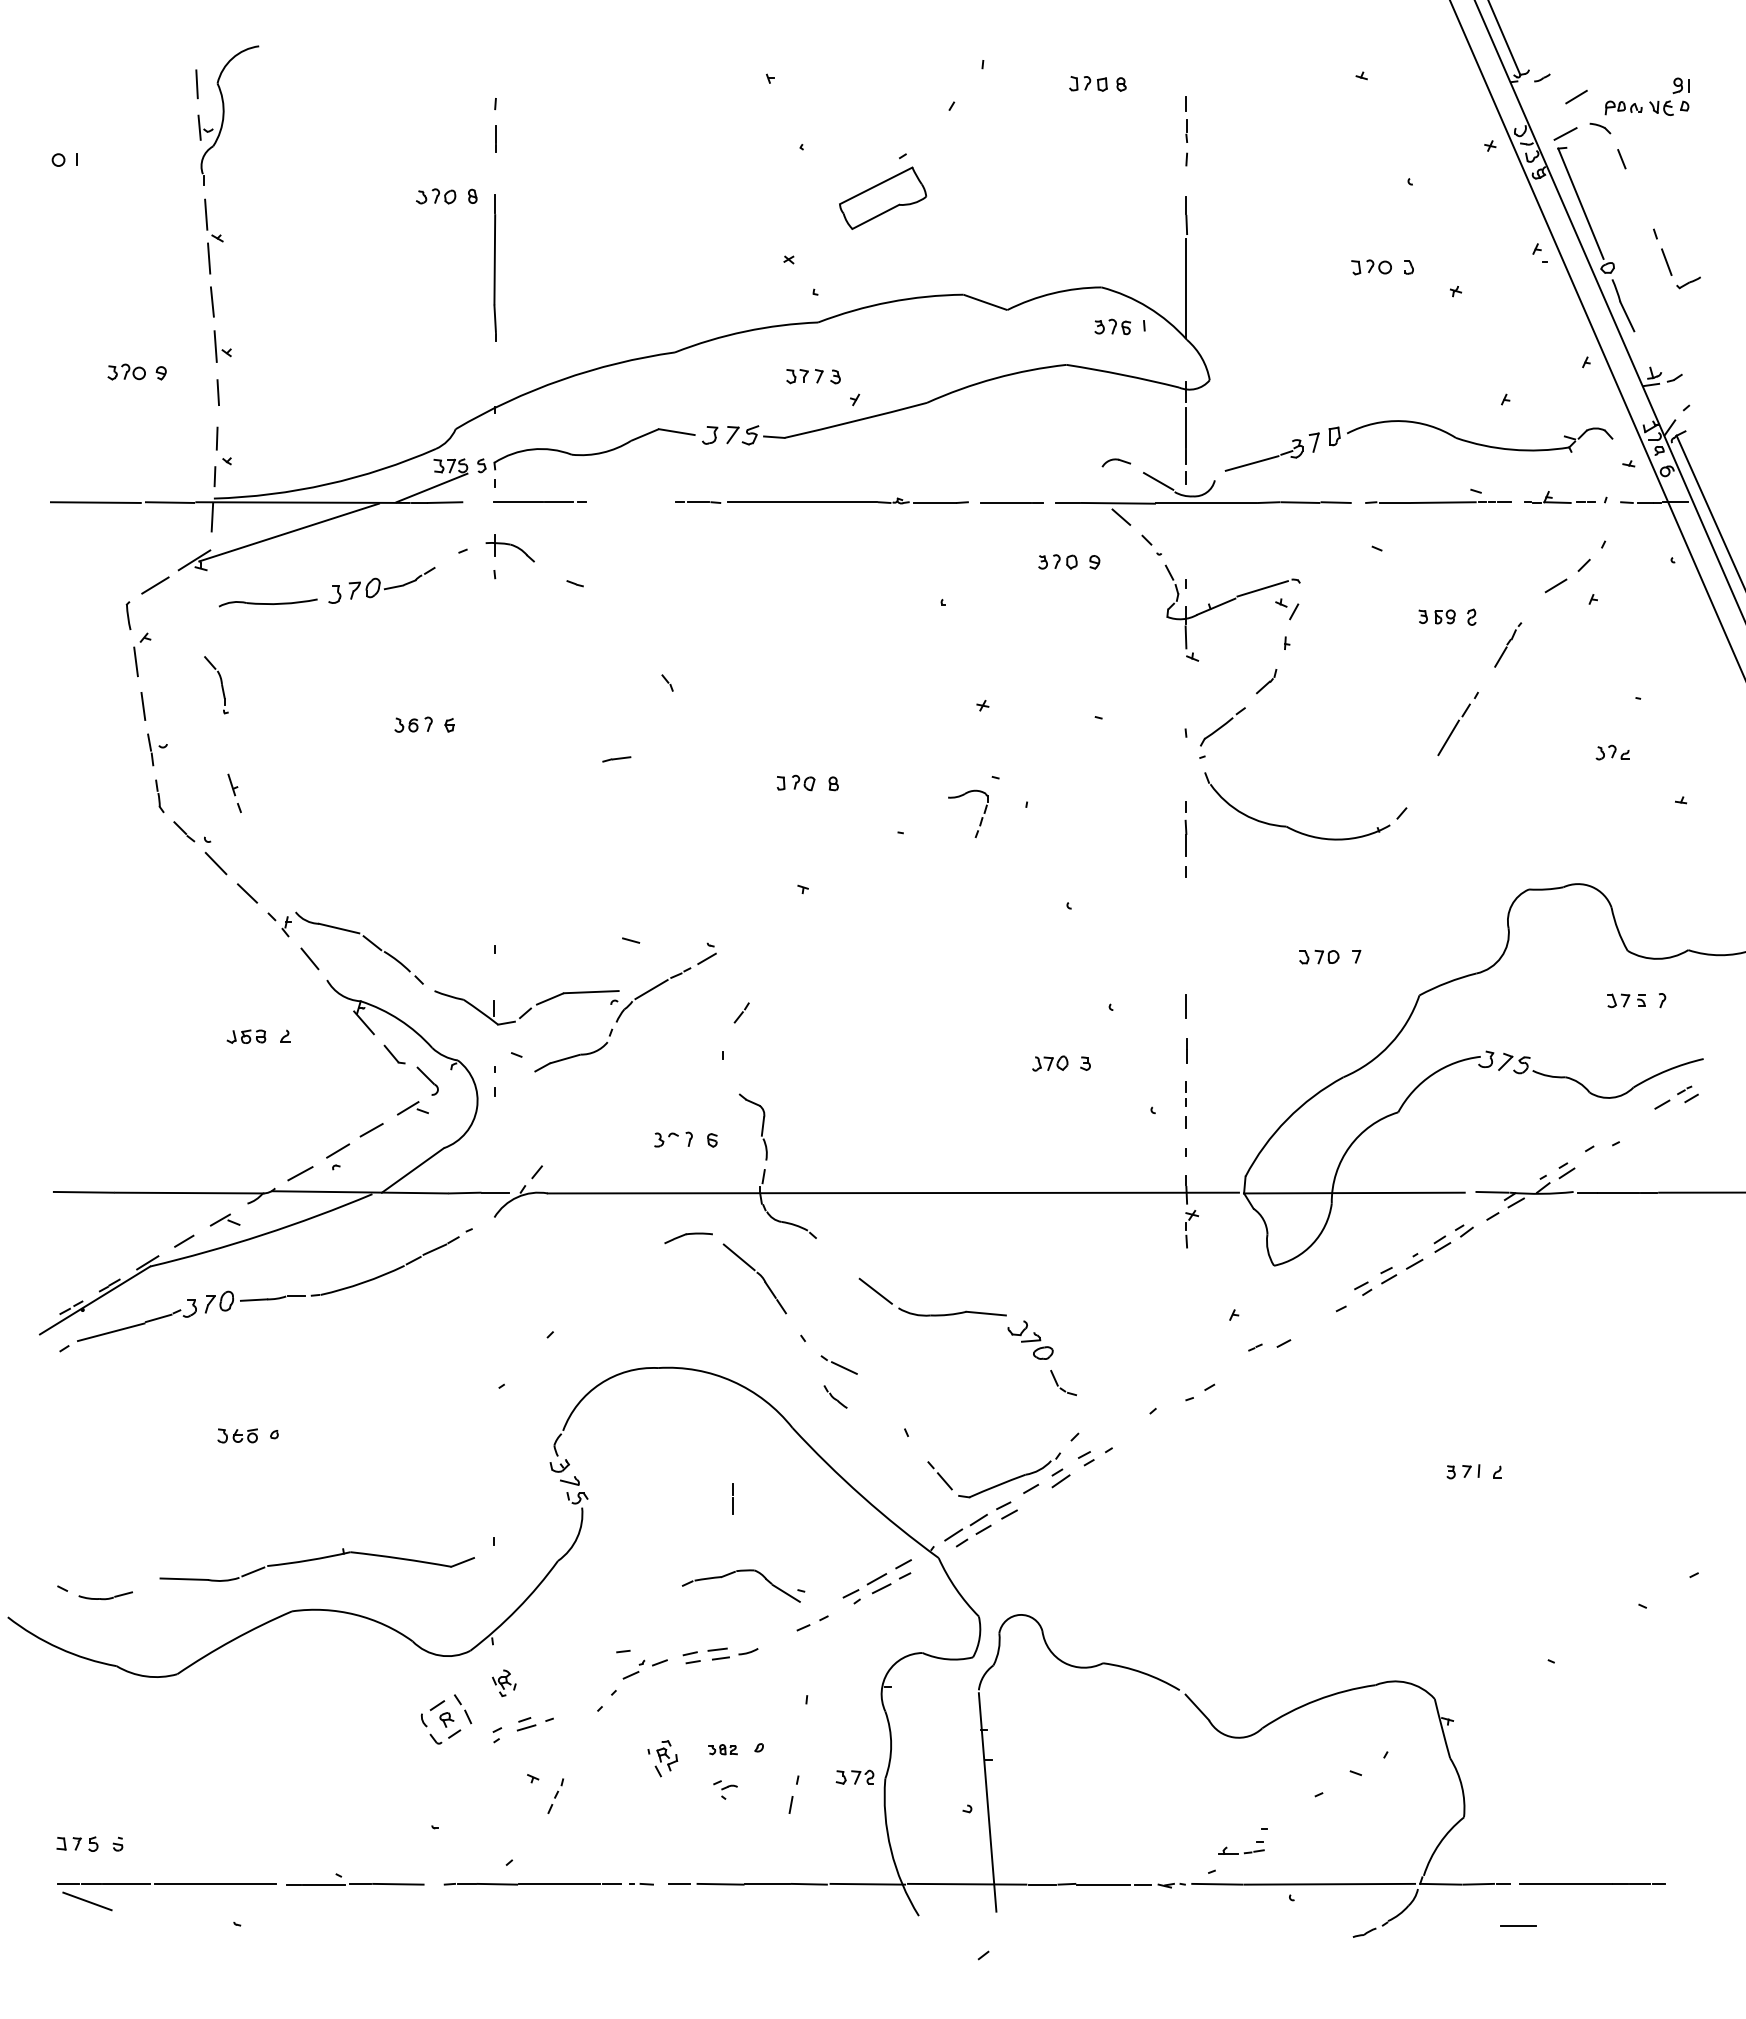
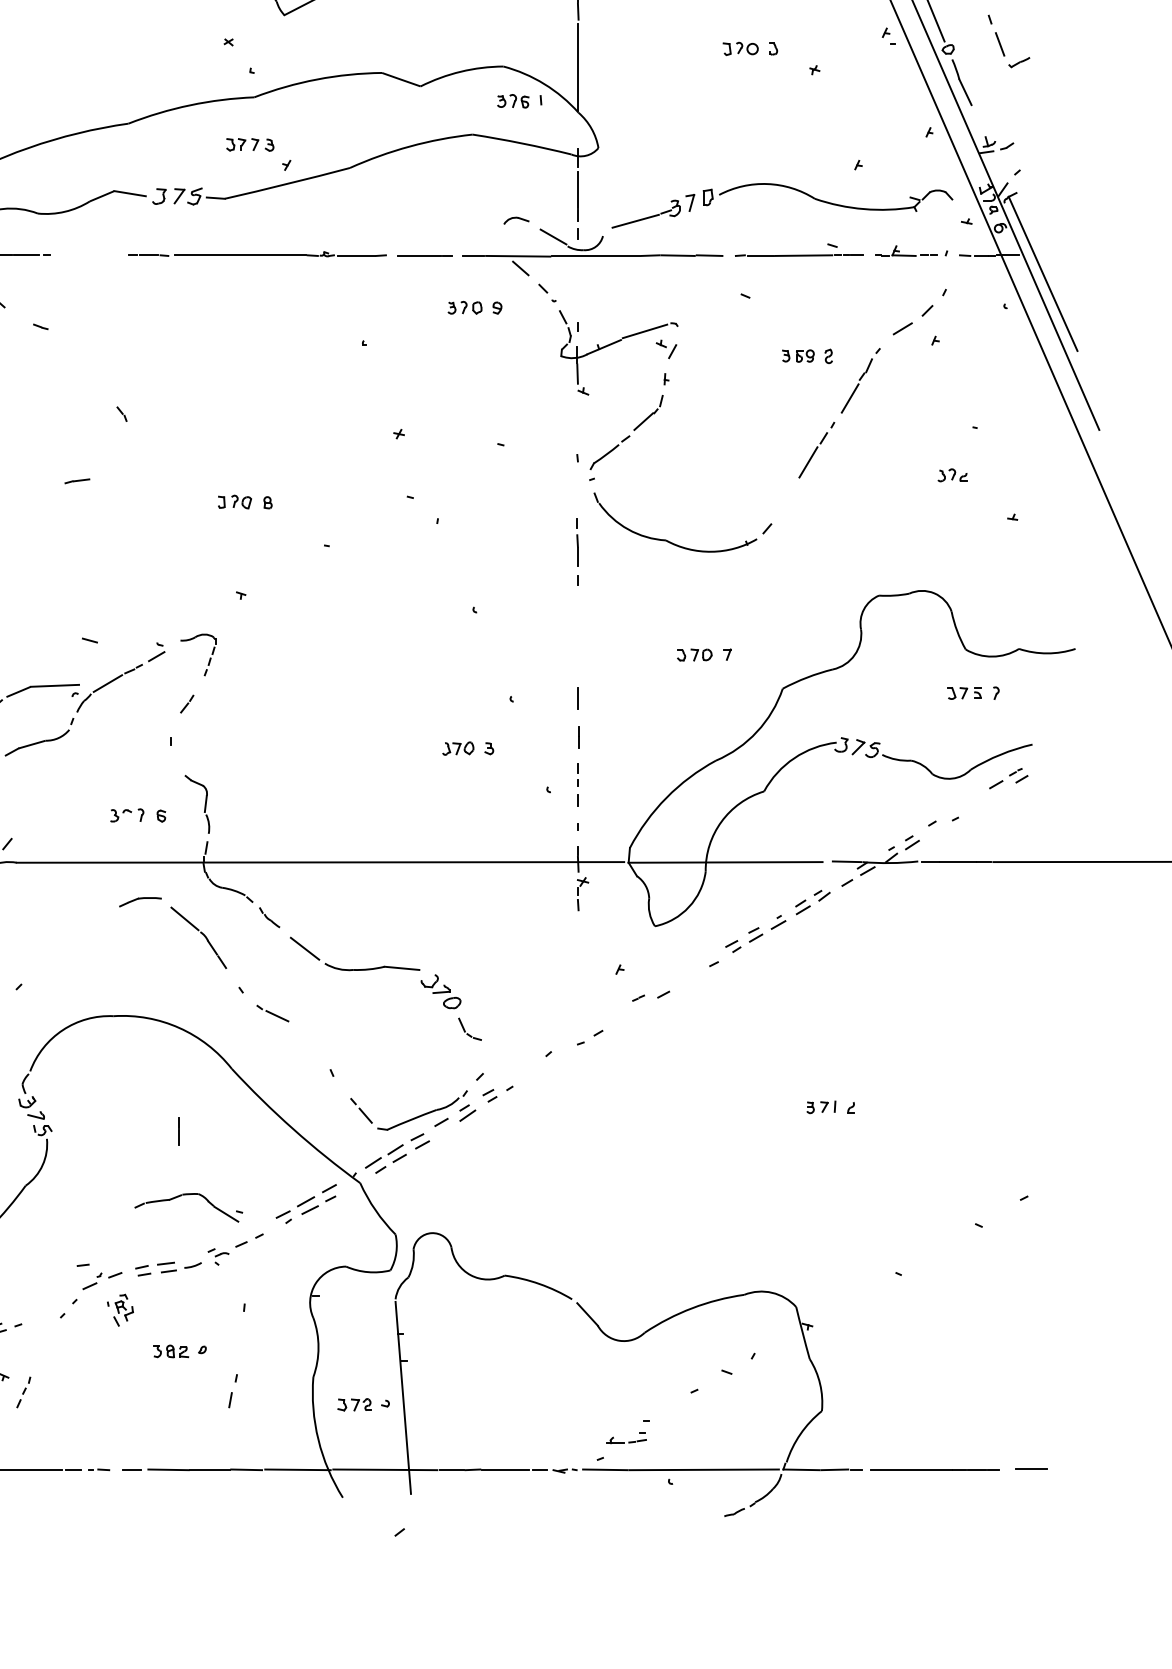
part: (1507, 644) -> (860, 380), size x1.67
part: (1266, 681) -> (648, 412), size x1.67
part: (981, 817) -> (209, 658), moved
part: (835, 1396) -> (269, 917), moved
part: (722, 1749) -> (170, 1351), size x1.43
part: (662, 1758) -> (120, 1310), moved
part: (854, 1776) -> (353, 1404), moved
part: (725, 1789) -> (218, 1256), moved
line: (1518, 1925) -> (1031, 1468), moved

